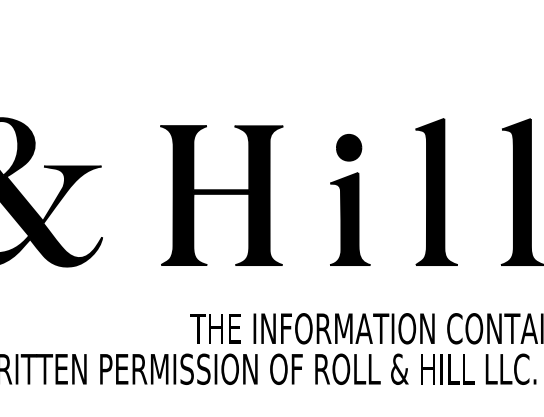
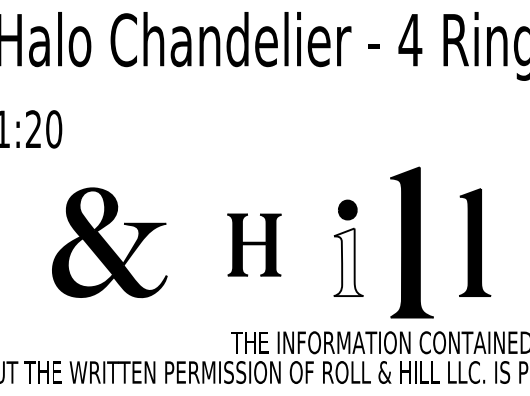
part: (435, 192) -> (411, 242), size x1.4
part: (221, 194) -> (254, 244), size x0.6
fill: (350, 219) -> (348, 262), removed

